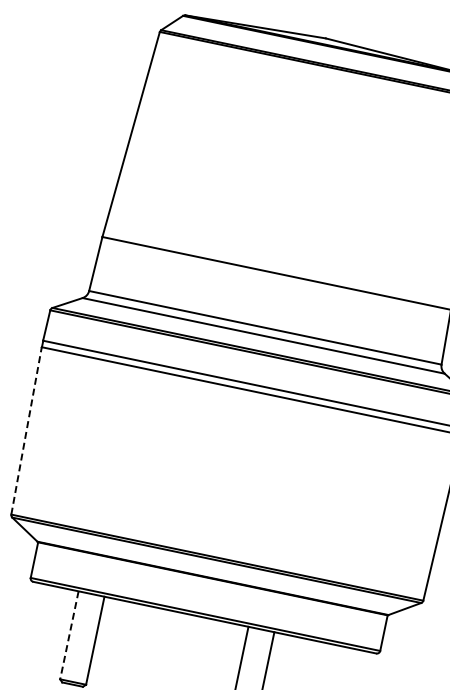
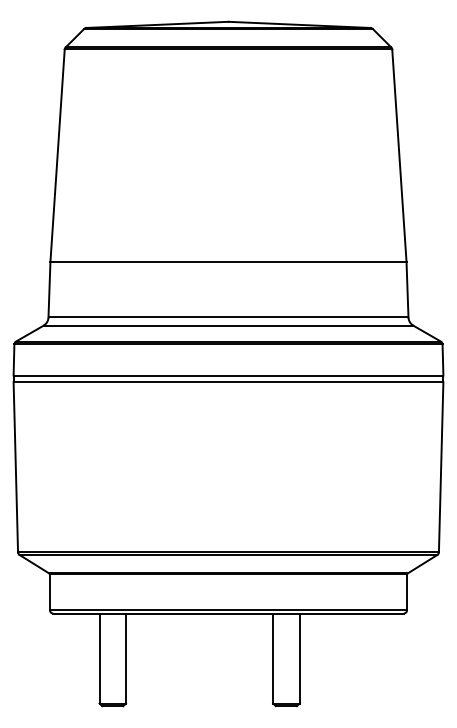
line: (26, 430) -> (15, 466), dashed -> solid
line: (69, 635) -> (99, 658), dashed -> solid

